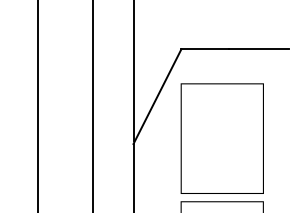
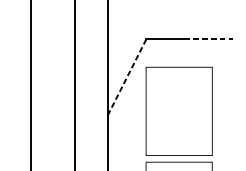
line: (259, 49) -> (209, 39), solid -> dashed
line: (157, 97) -> (127, 78), solid -> dashed

